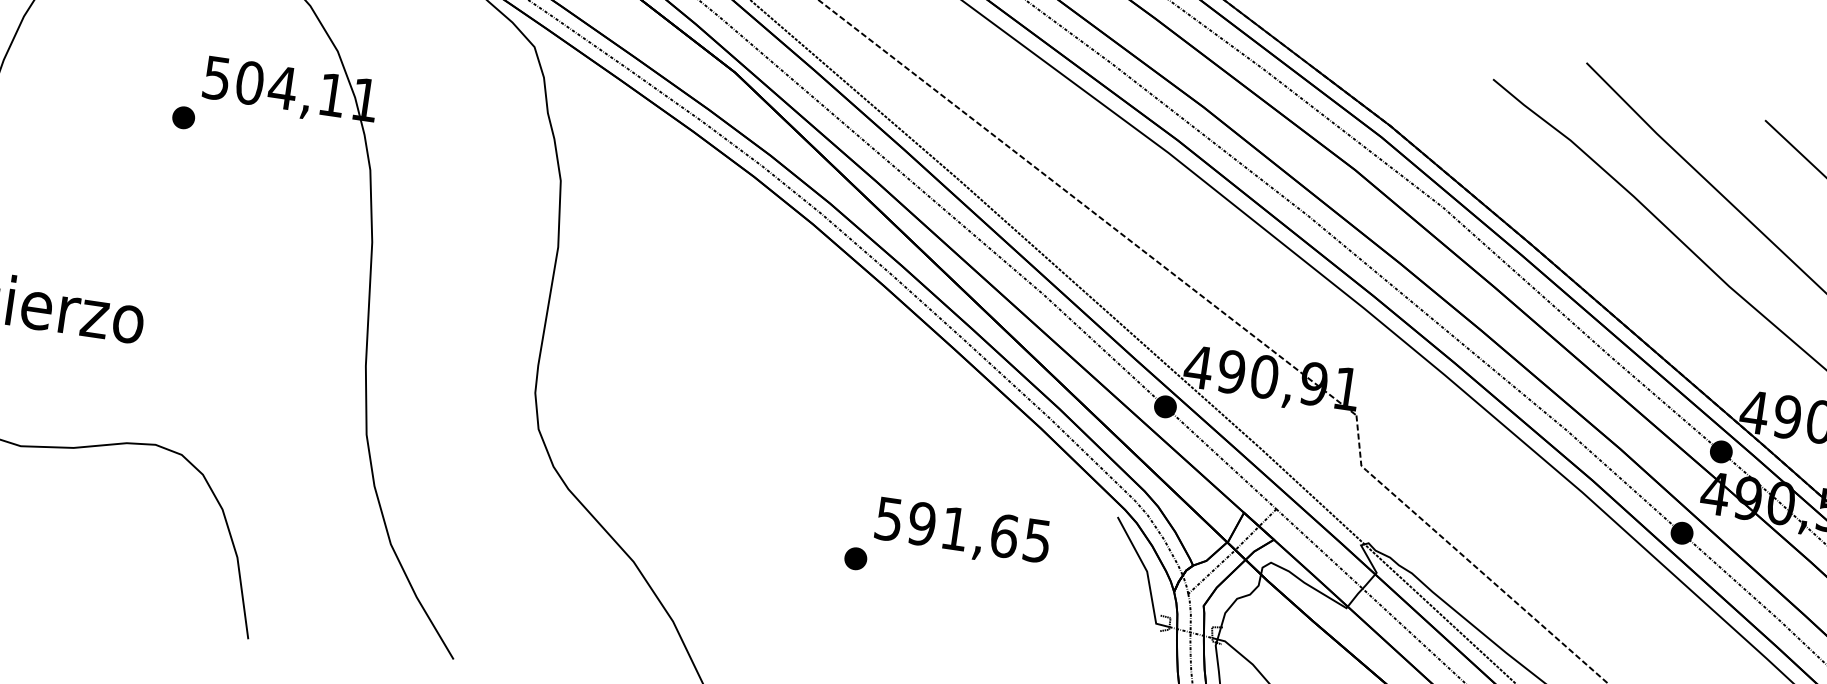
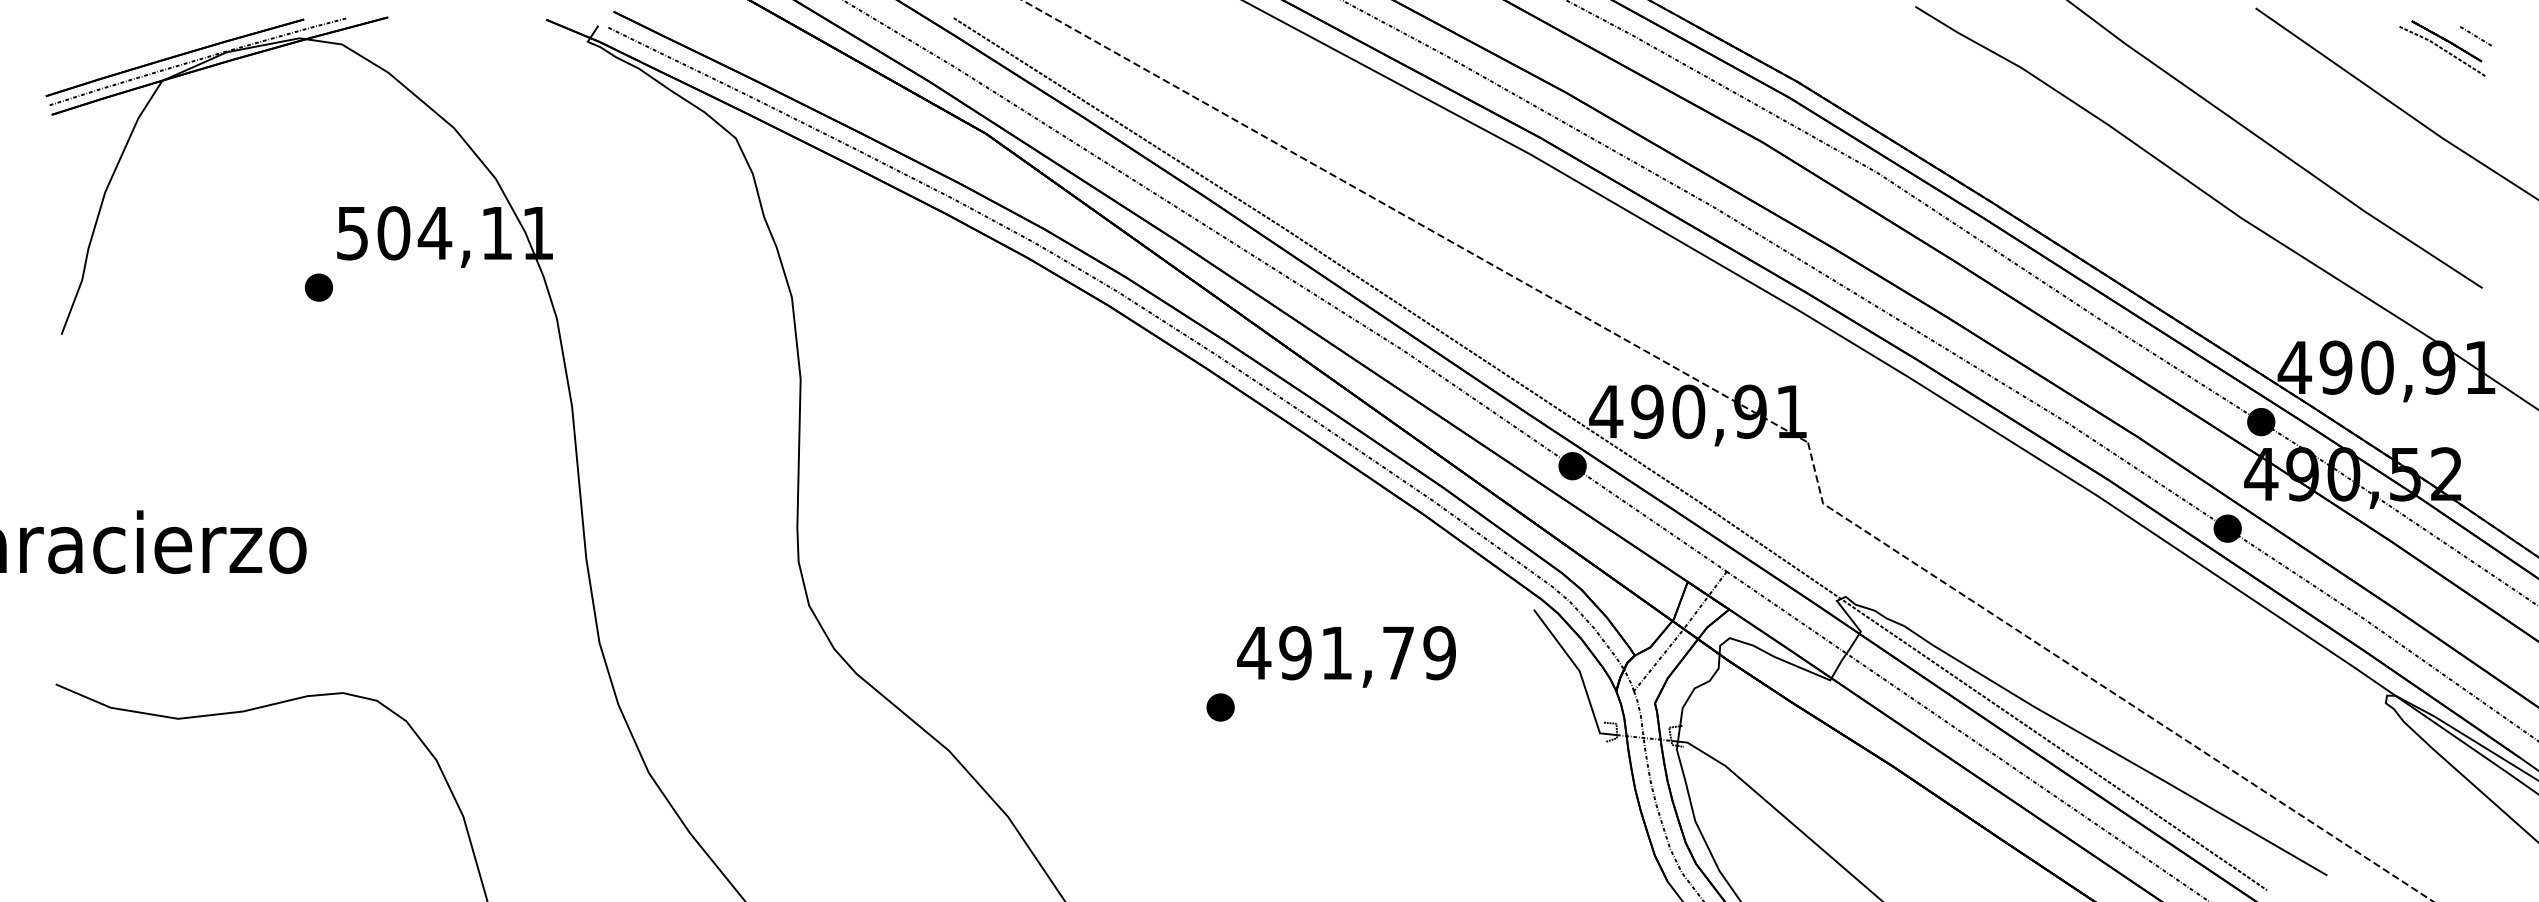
text: (962, 530) -> (1346, 653), 591,65 -> 491,79

